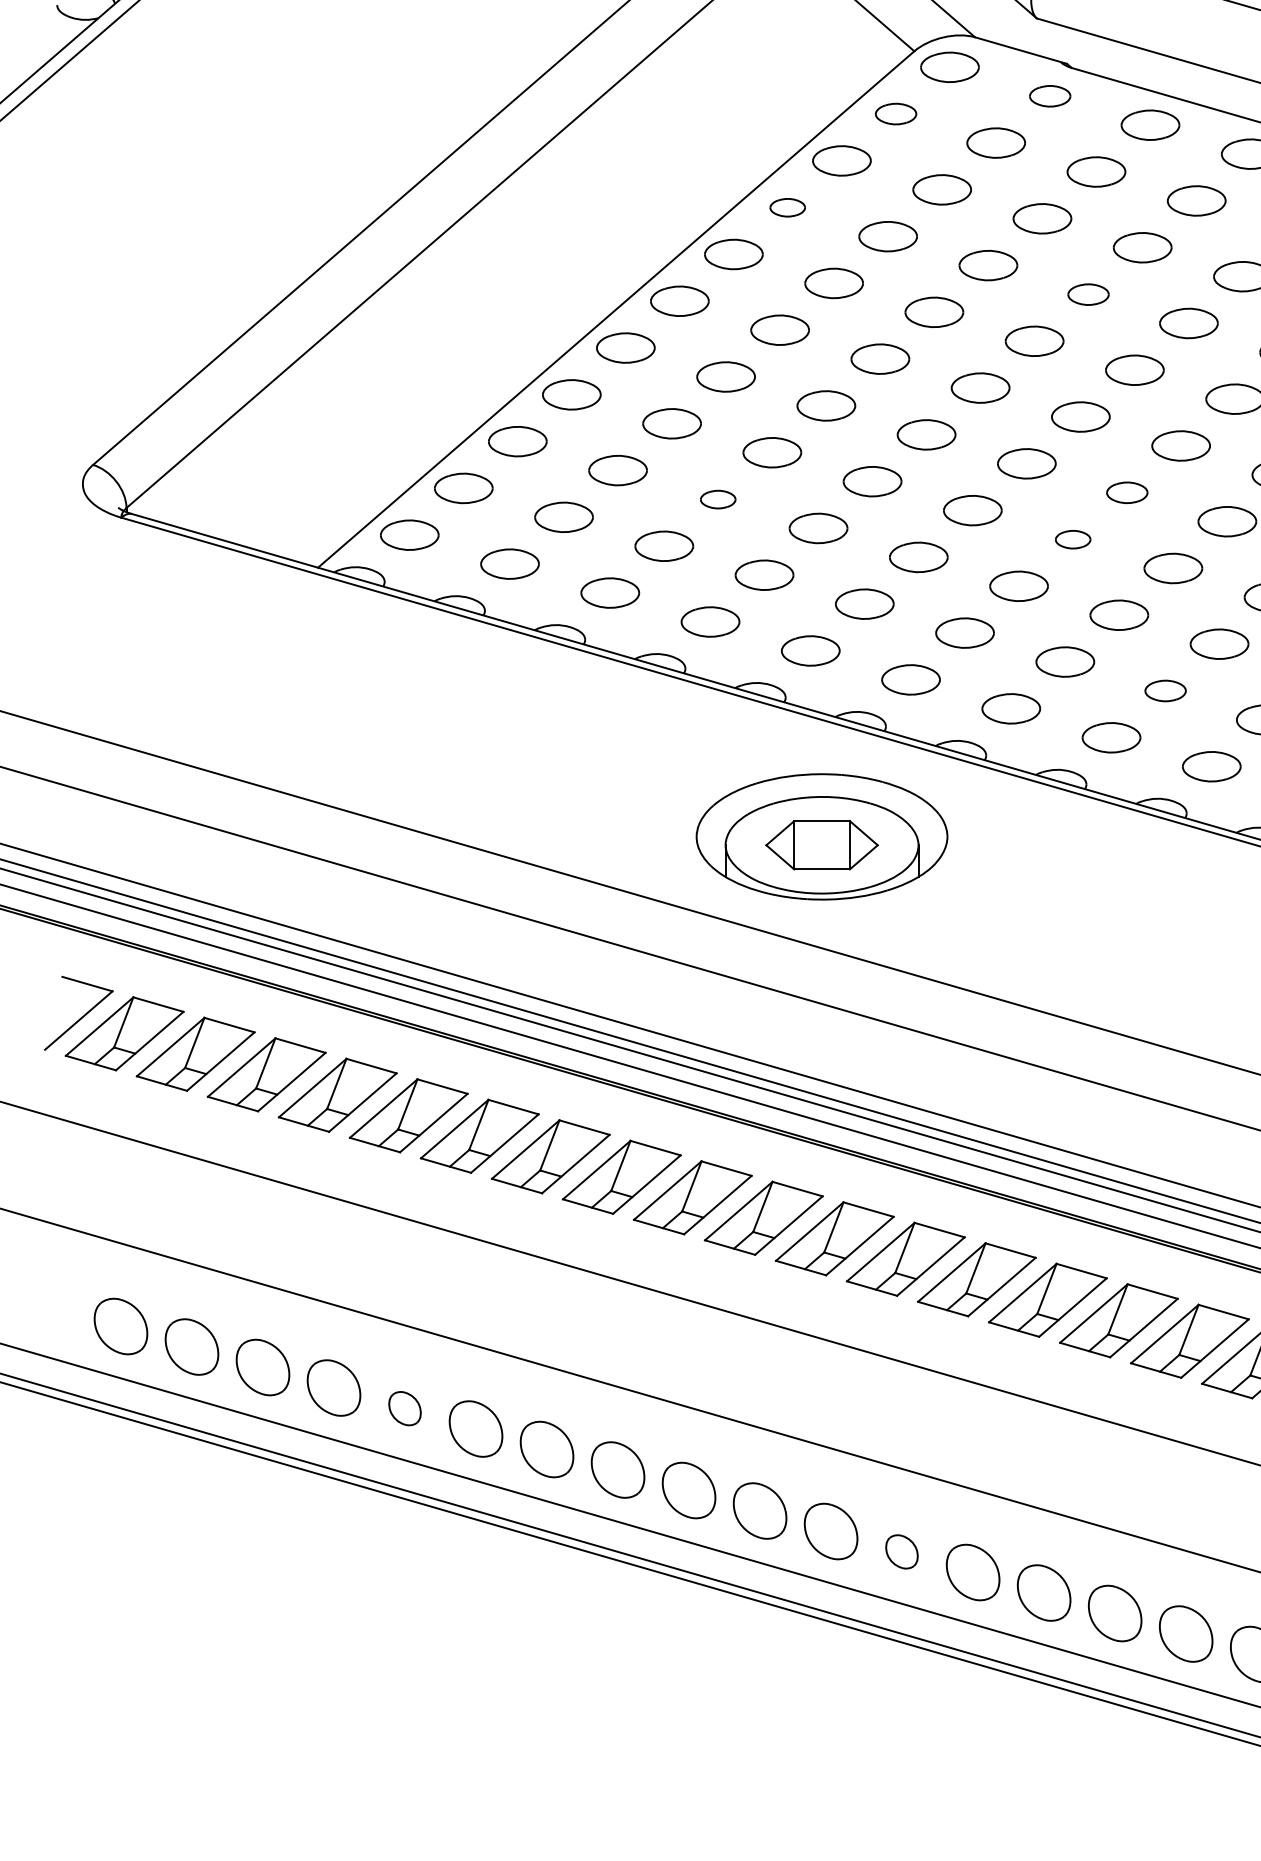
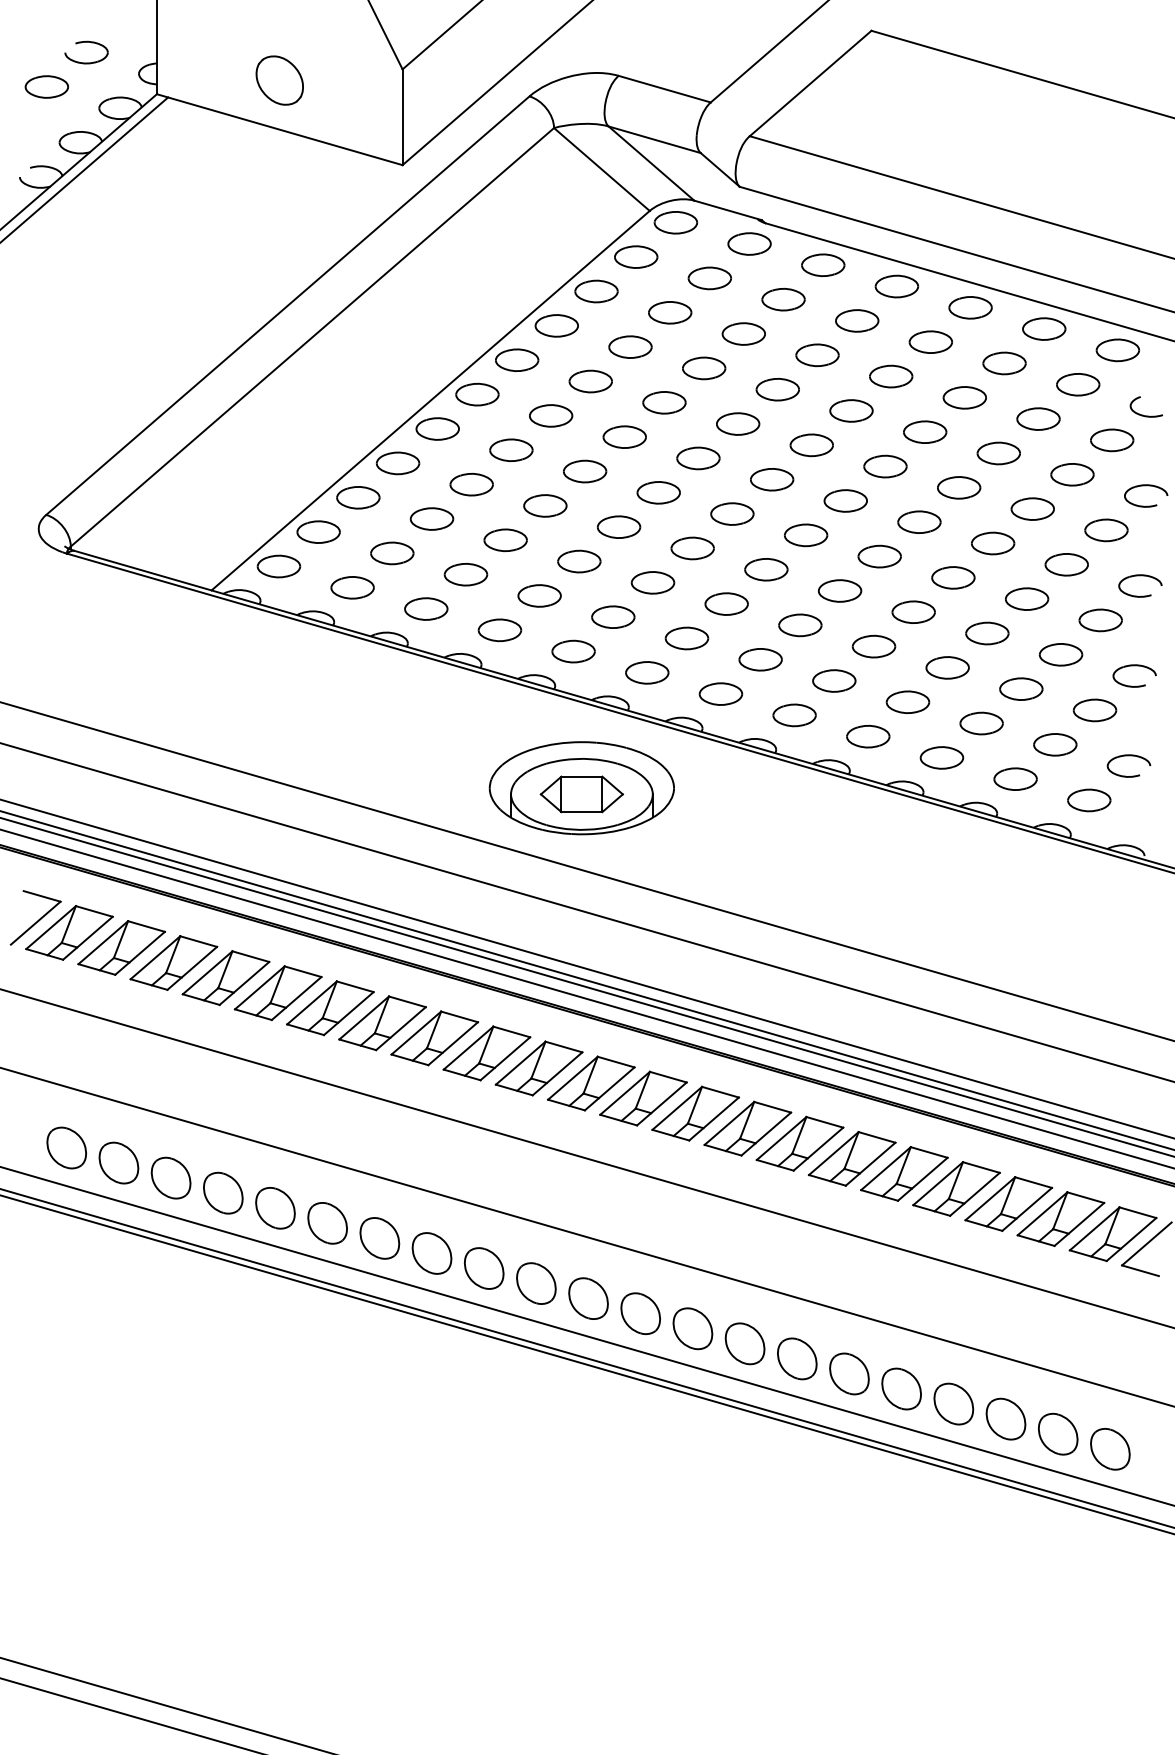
part: (1050, 95) -> (749, 243), size x1.43
part: (896, 113) -> (636, 256), size x1.43
part: (787, 207) -> (556, 325), size x1.67
part: (1088, 294) -> (777, 389), size x1.43
part: (1127, 492) -> (806, 535), size x1.43
part: (718, 499) -> (505, 540), size x1.67
part: (1073, 539) -> (766, 569), size x1.67
part: (1165, 690) -> (834, 680), size x1.43
part: (405, 1408) -> (275, 1208), size x1.67
part: (901, 1551) -> (640, 1313), size x1.67

